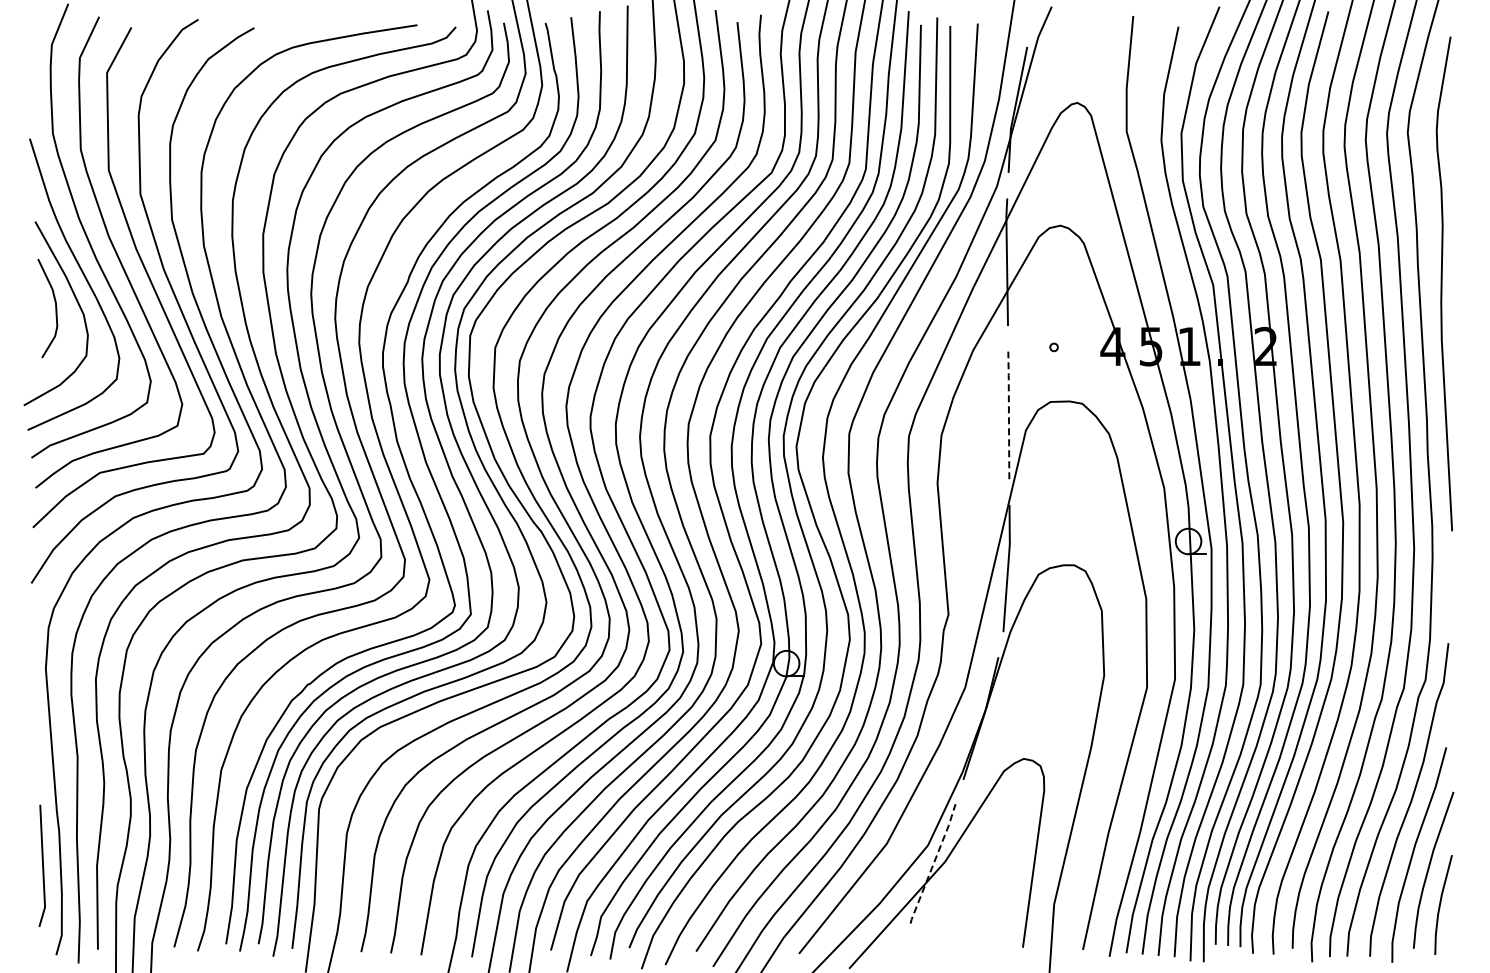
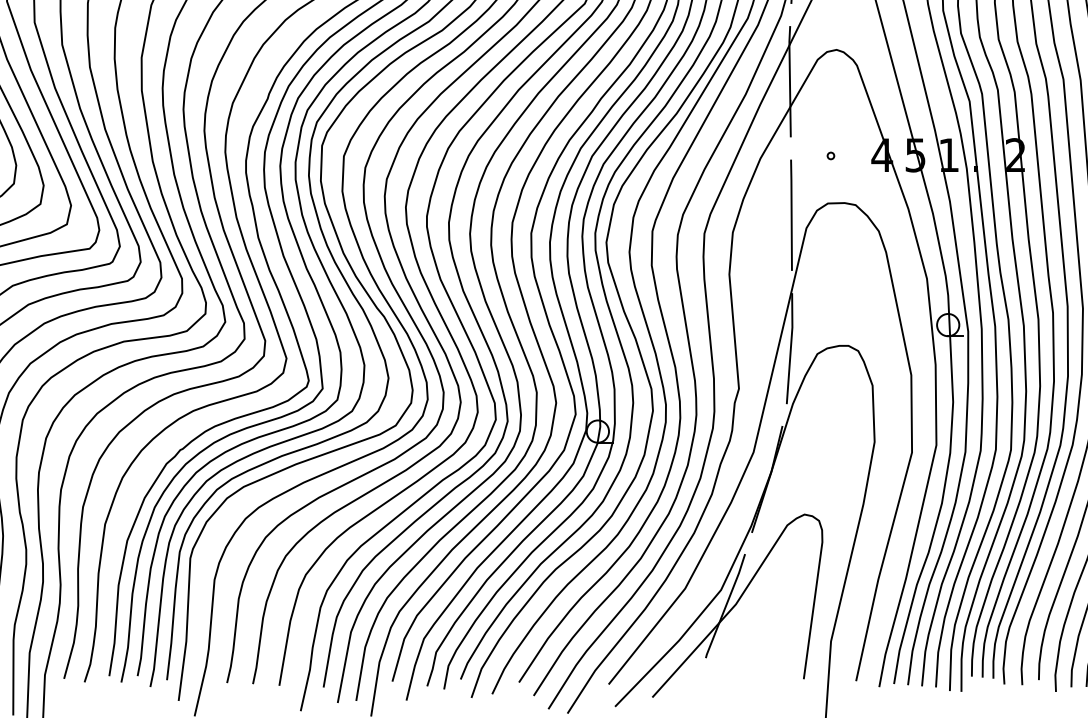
line: (1008, 414) -> (791, 214), dashed -> solid
line: (933, 863) -> (725, 605), dashed -> solid

